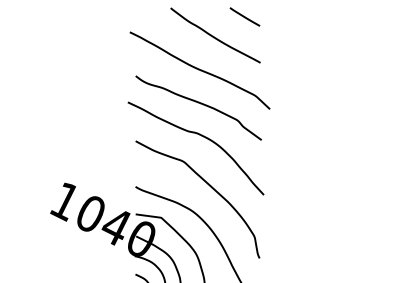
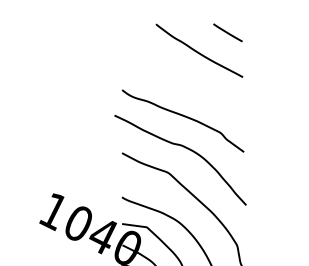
curve: (199, 70) -> (183, 84), removed

